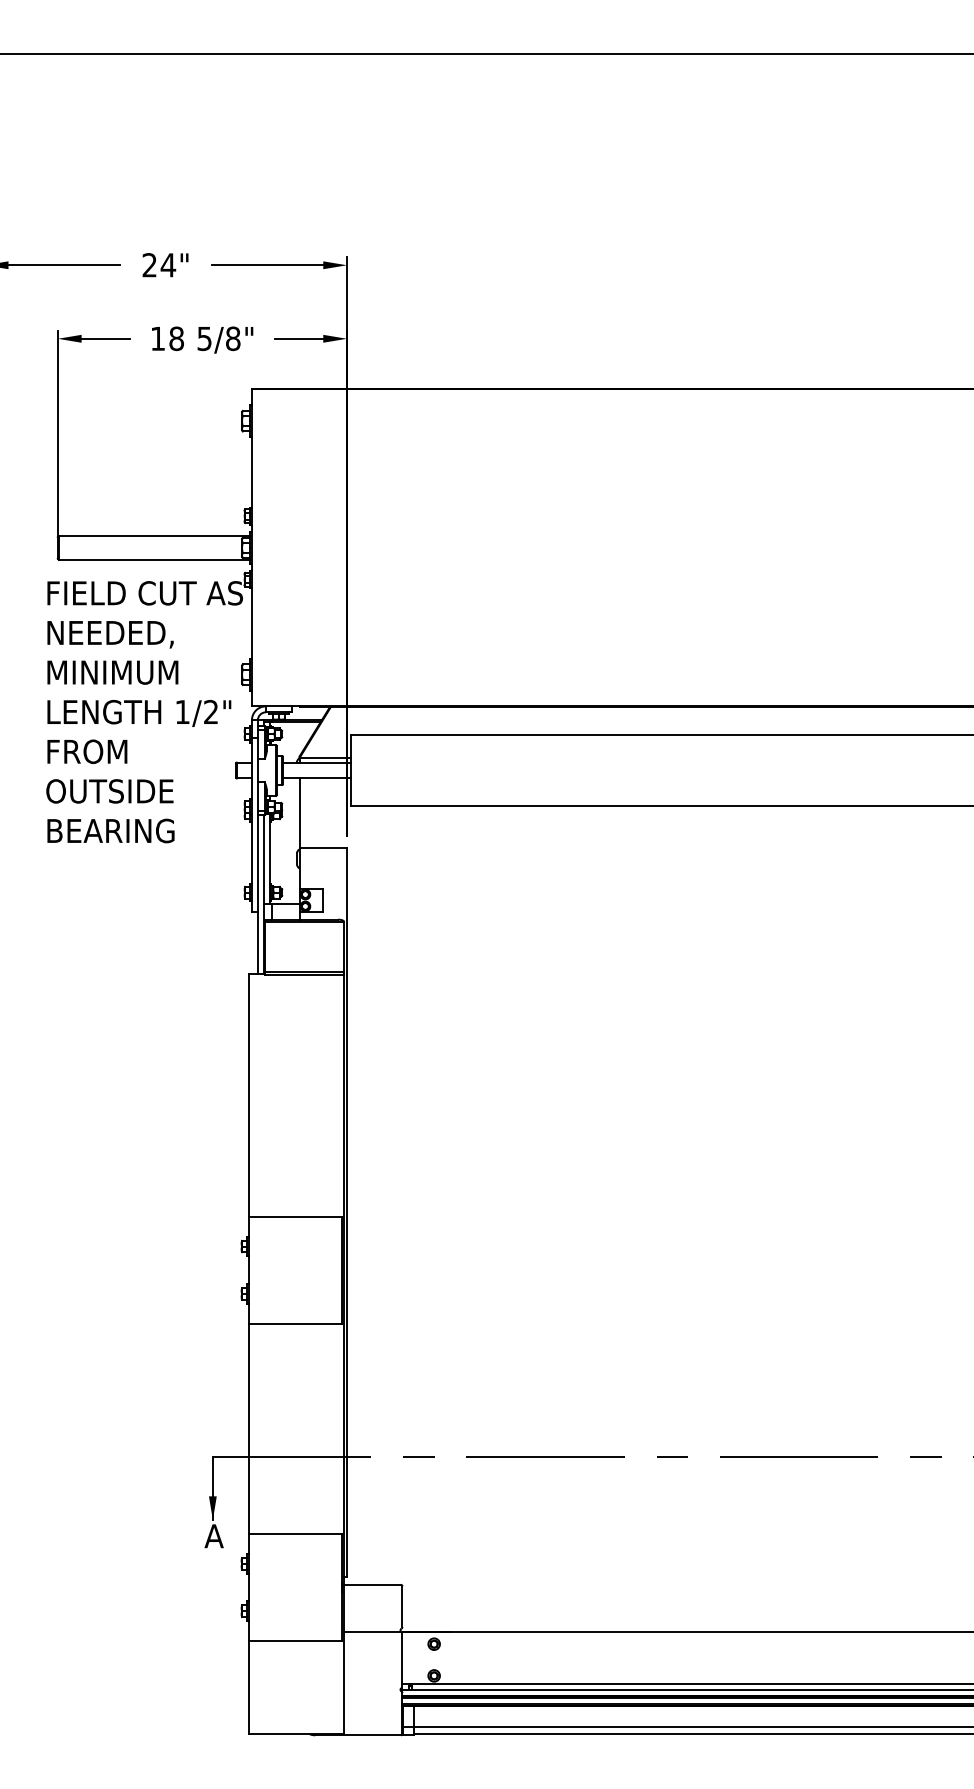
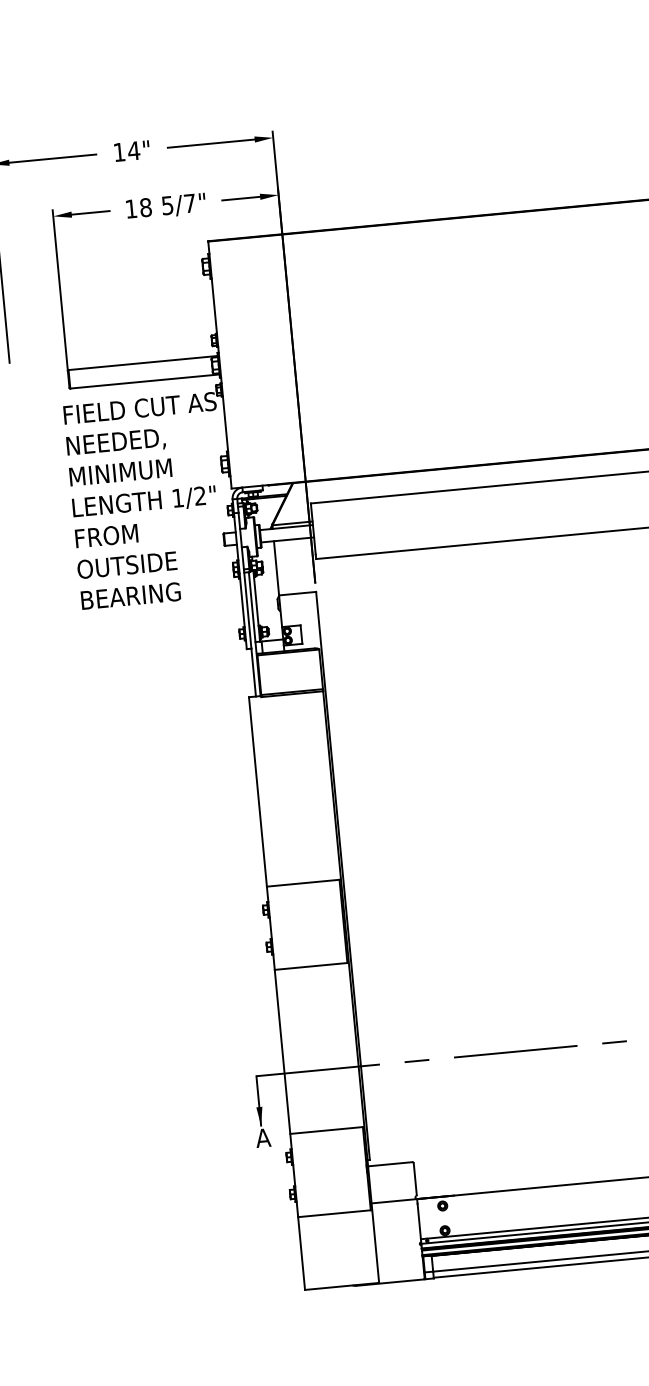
text: (149, 265) -> (119, 152), 24" -> 14"
text: (233, 338) -> (190, 203), 5/8" -> 5/7"

